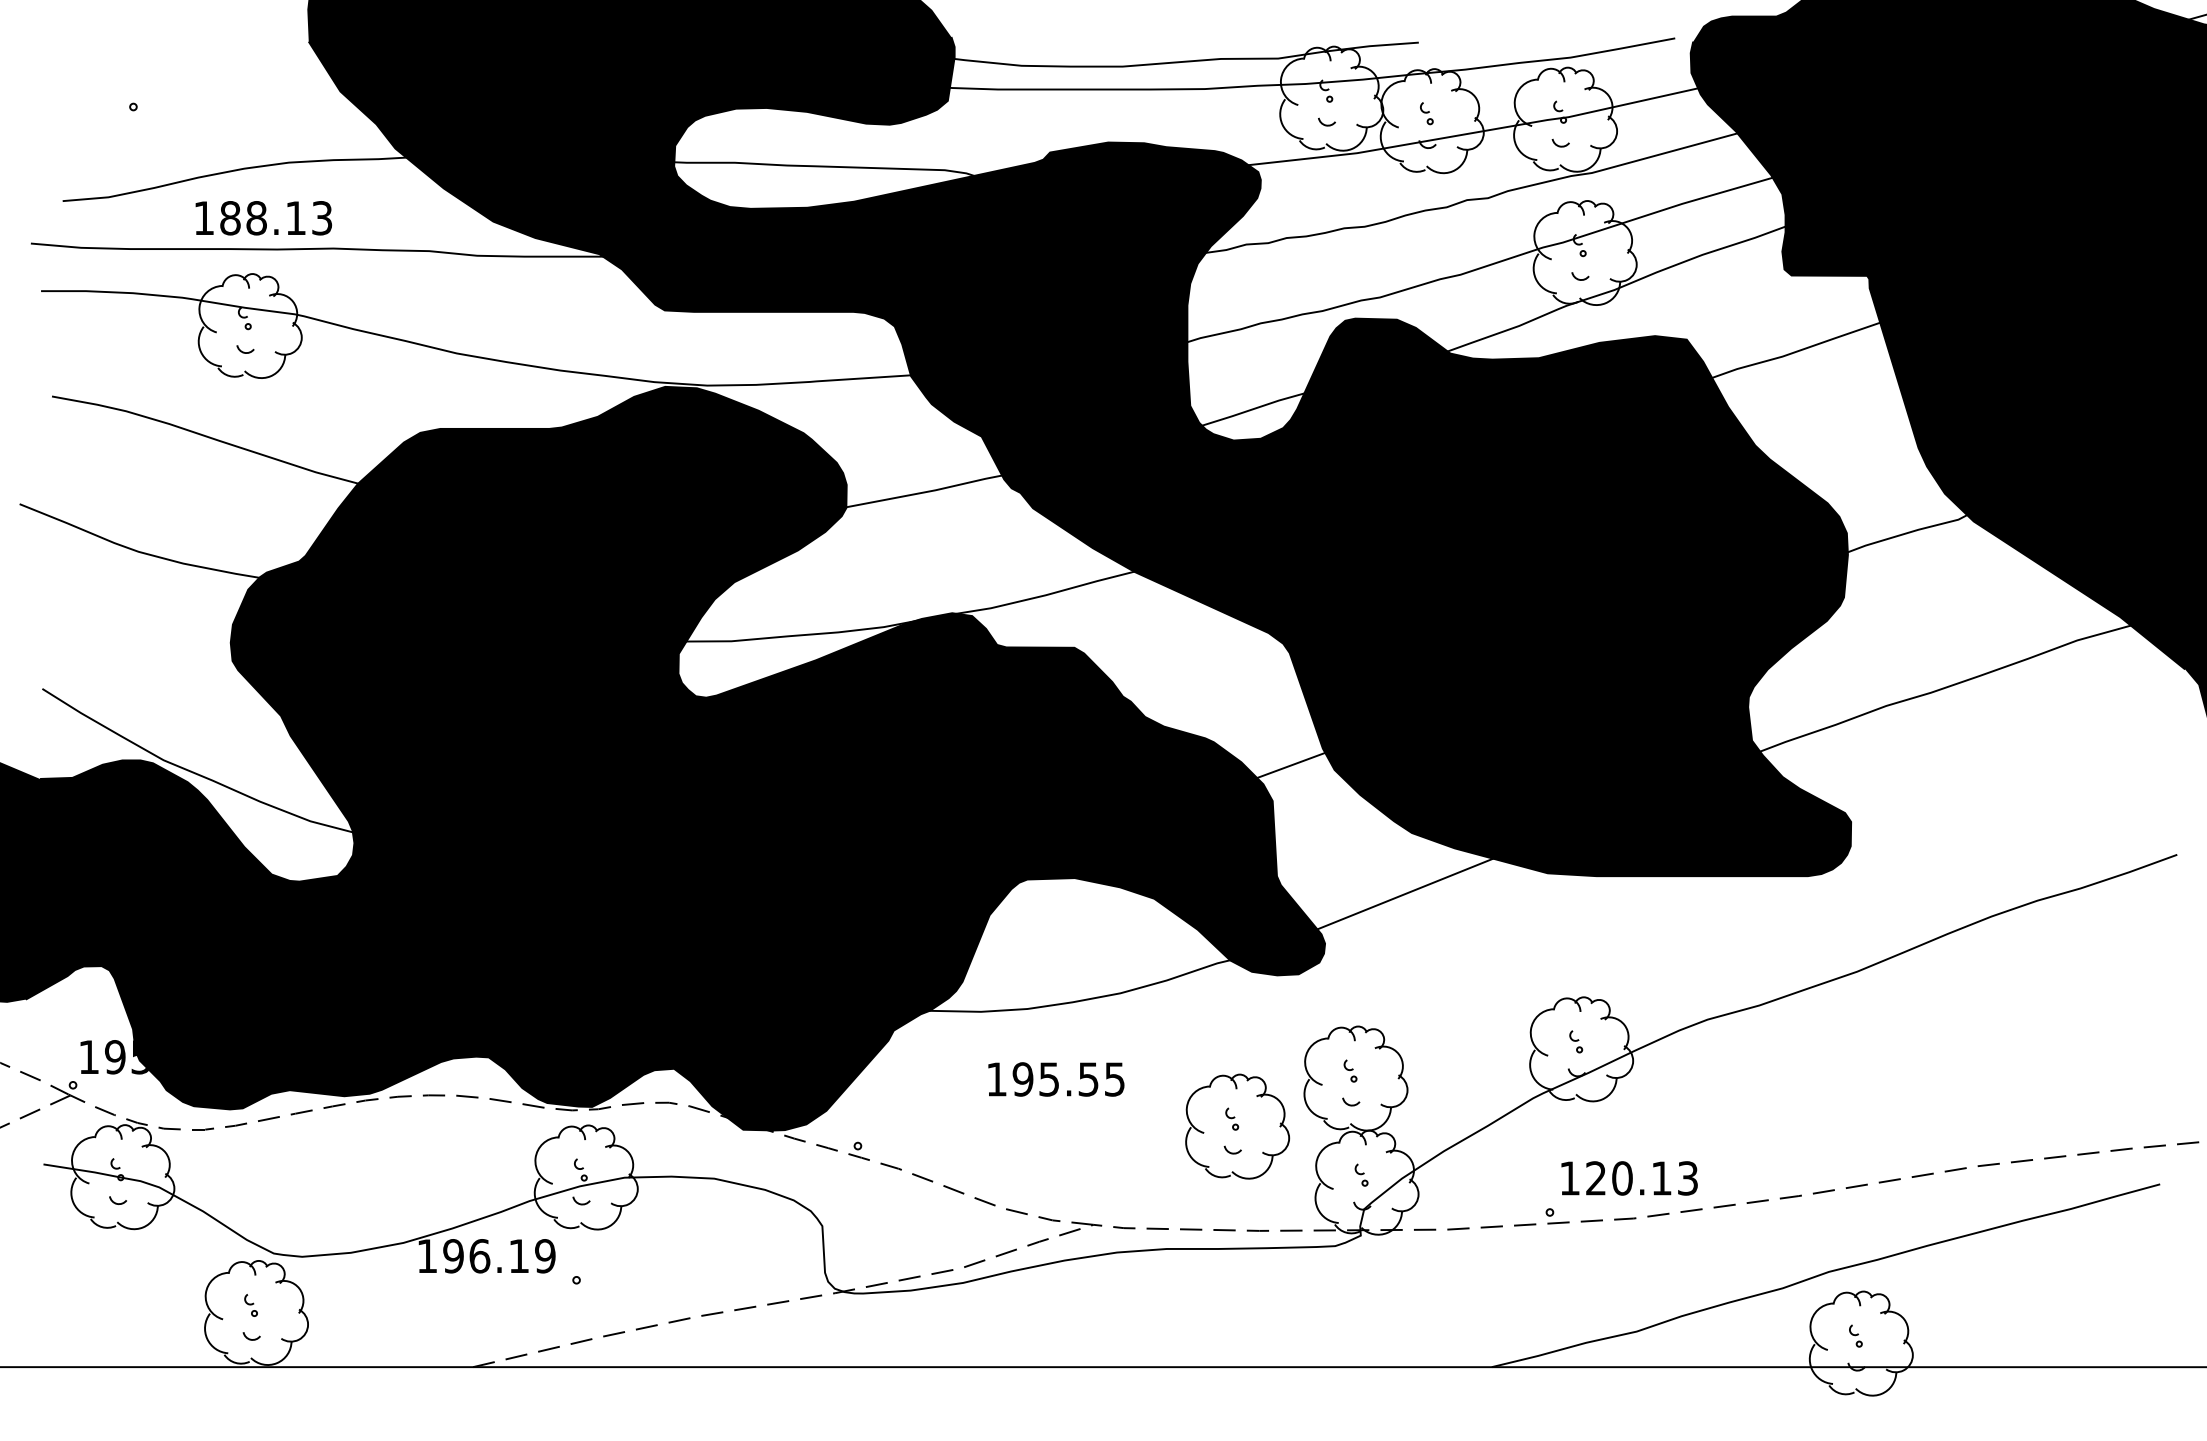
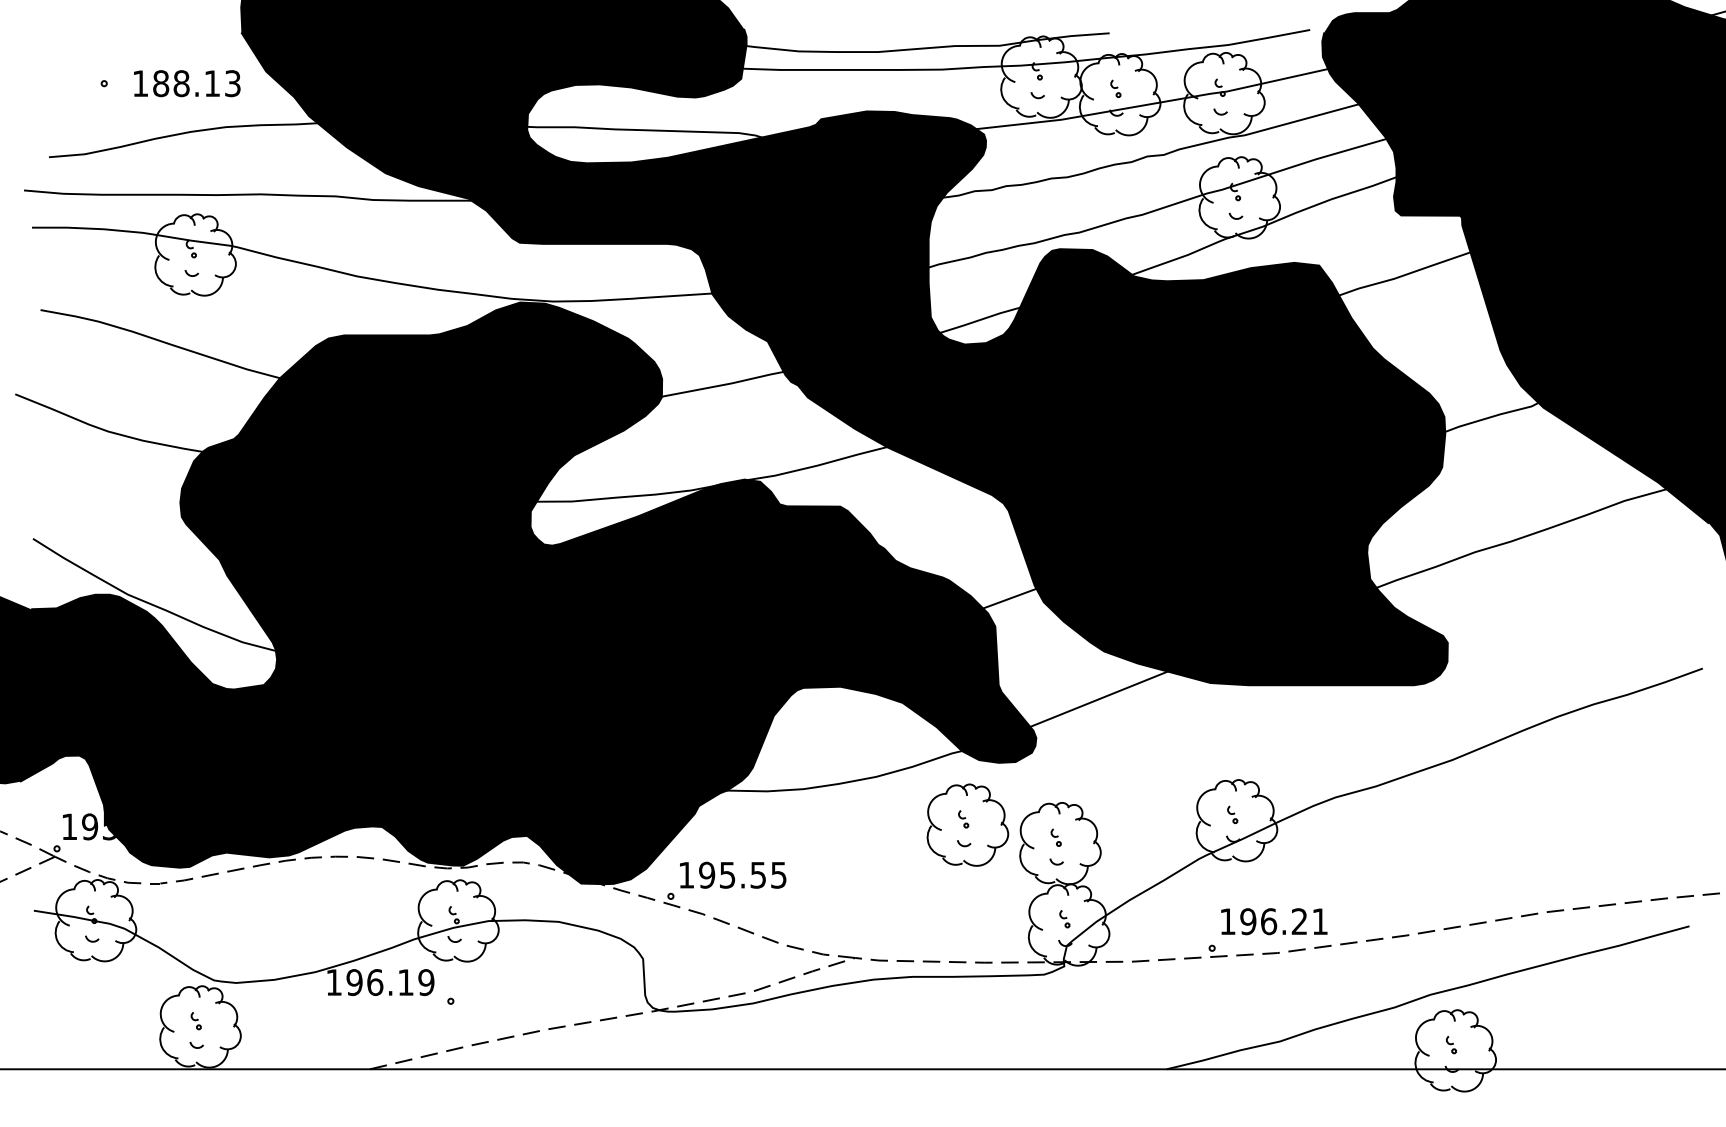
text: (264, 218) -> (187, 83), moved
text: (1056, 1078) -> (733, 874), moved
part: (1237, 1125) -> (967, 824), moved
text: (1641, 1178) -> (1283, 921), 120.13 -> 196.21

